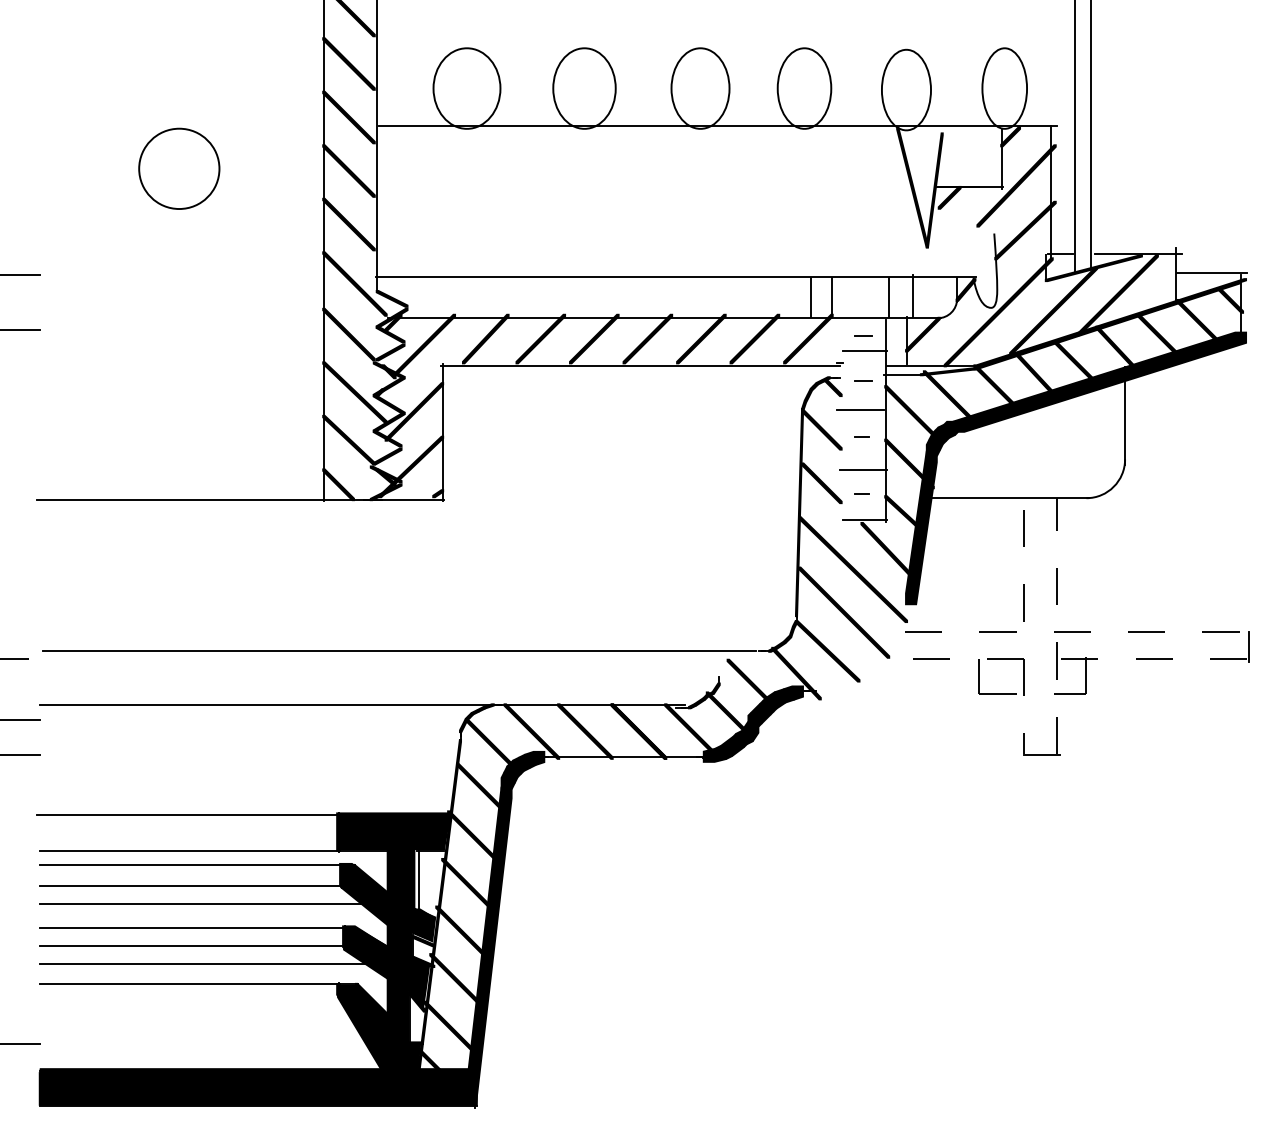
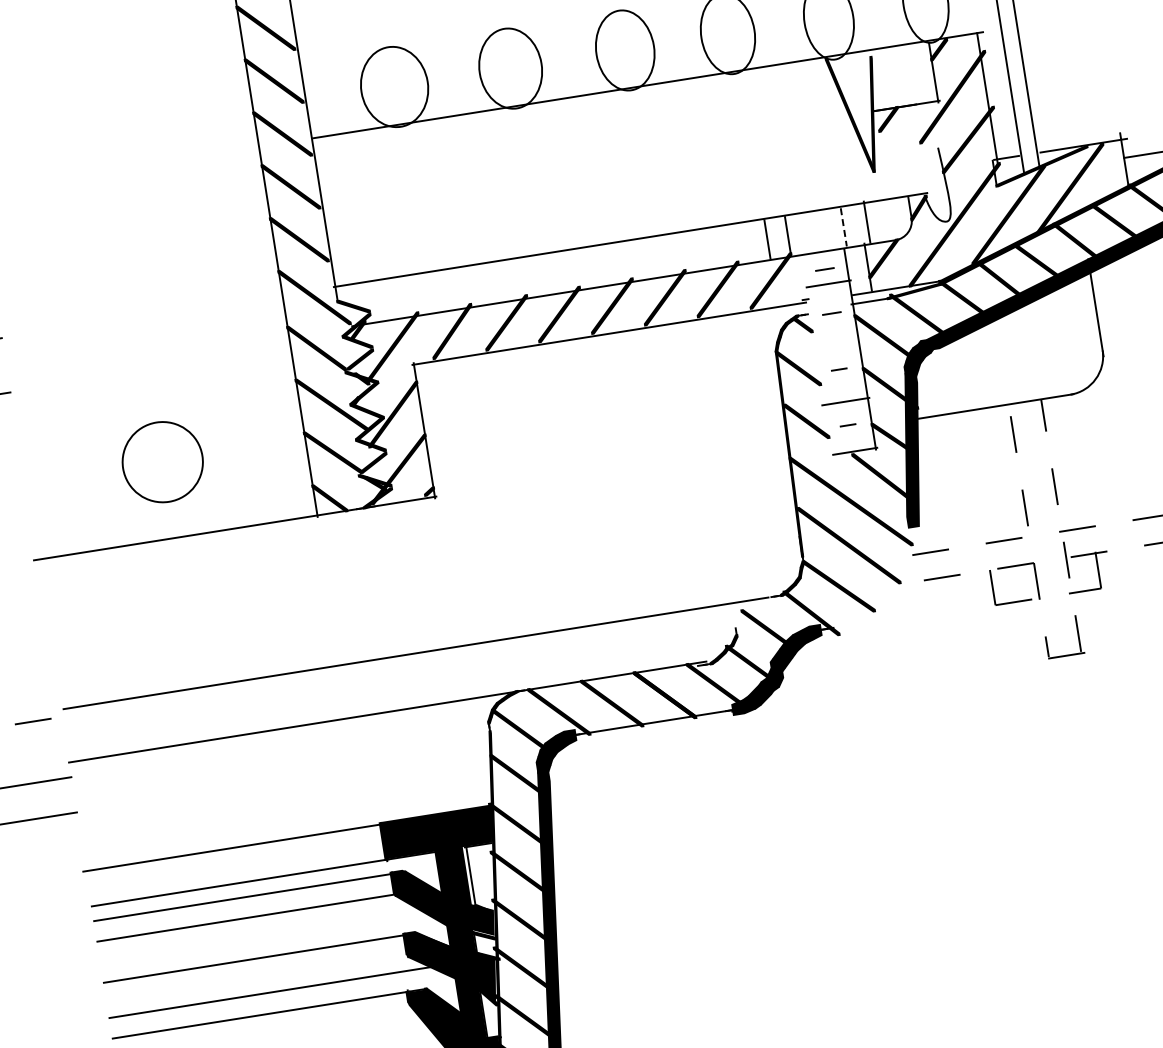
circle: (179, 168) -> (162, 461), moved
line: (888, 297) -> (843, 227), solid -> dashed
line: (860, 410) -> (833, 343), removed
line: (199, 904) -> (258, 934), removed
line: (192, 945) -> (257, 976), removed

